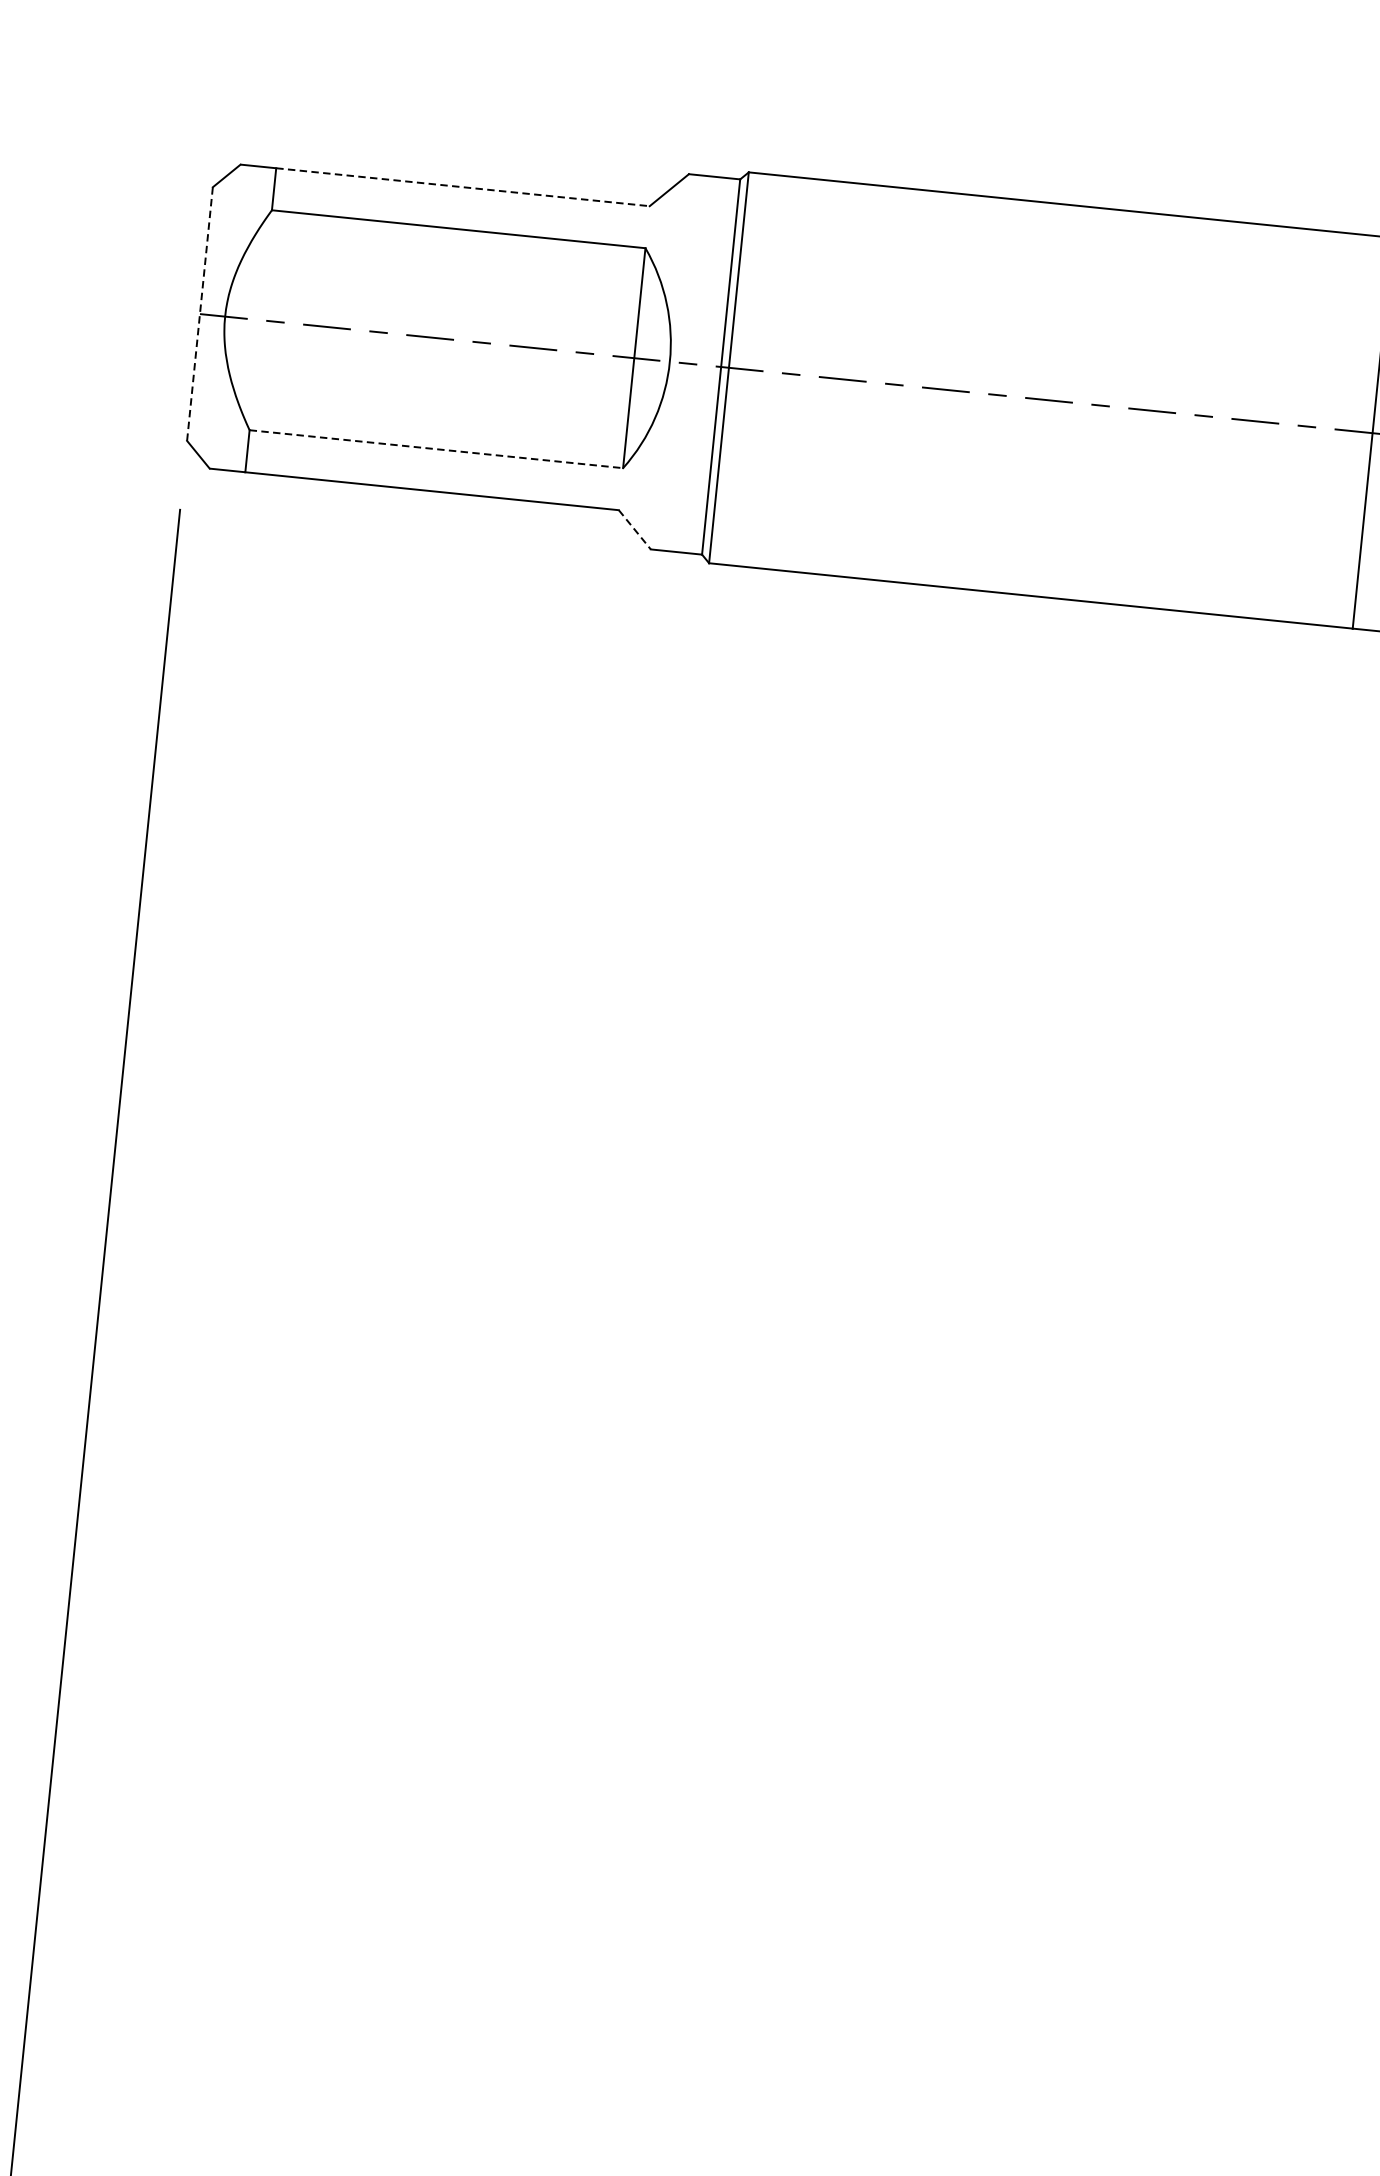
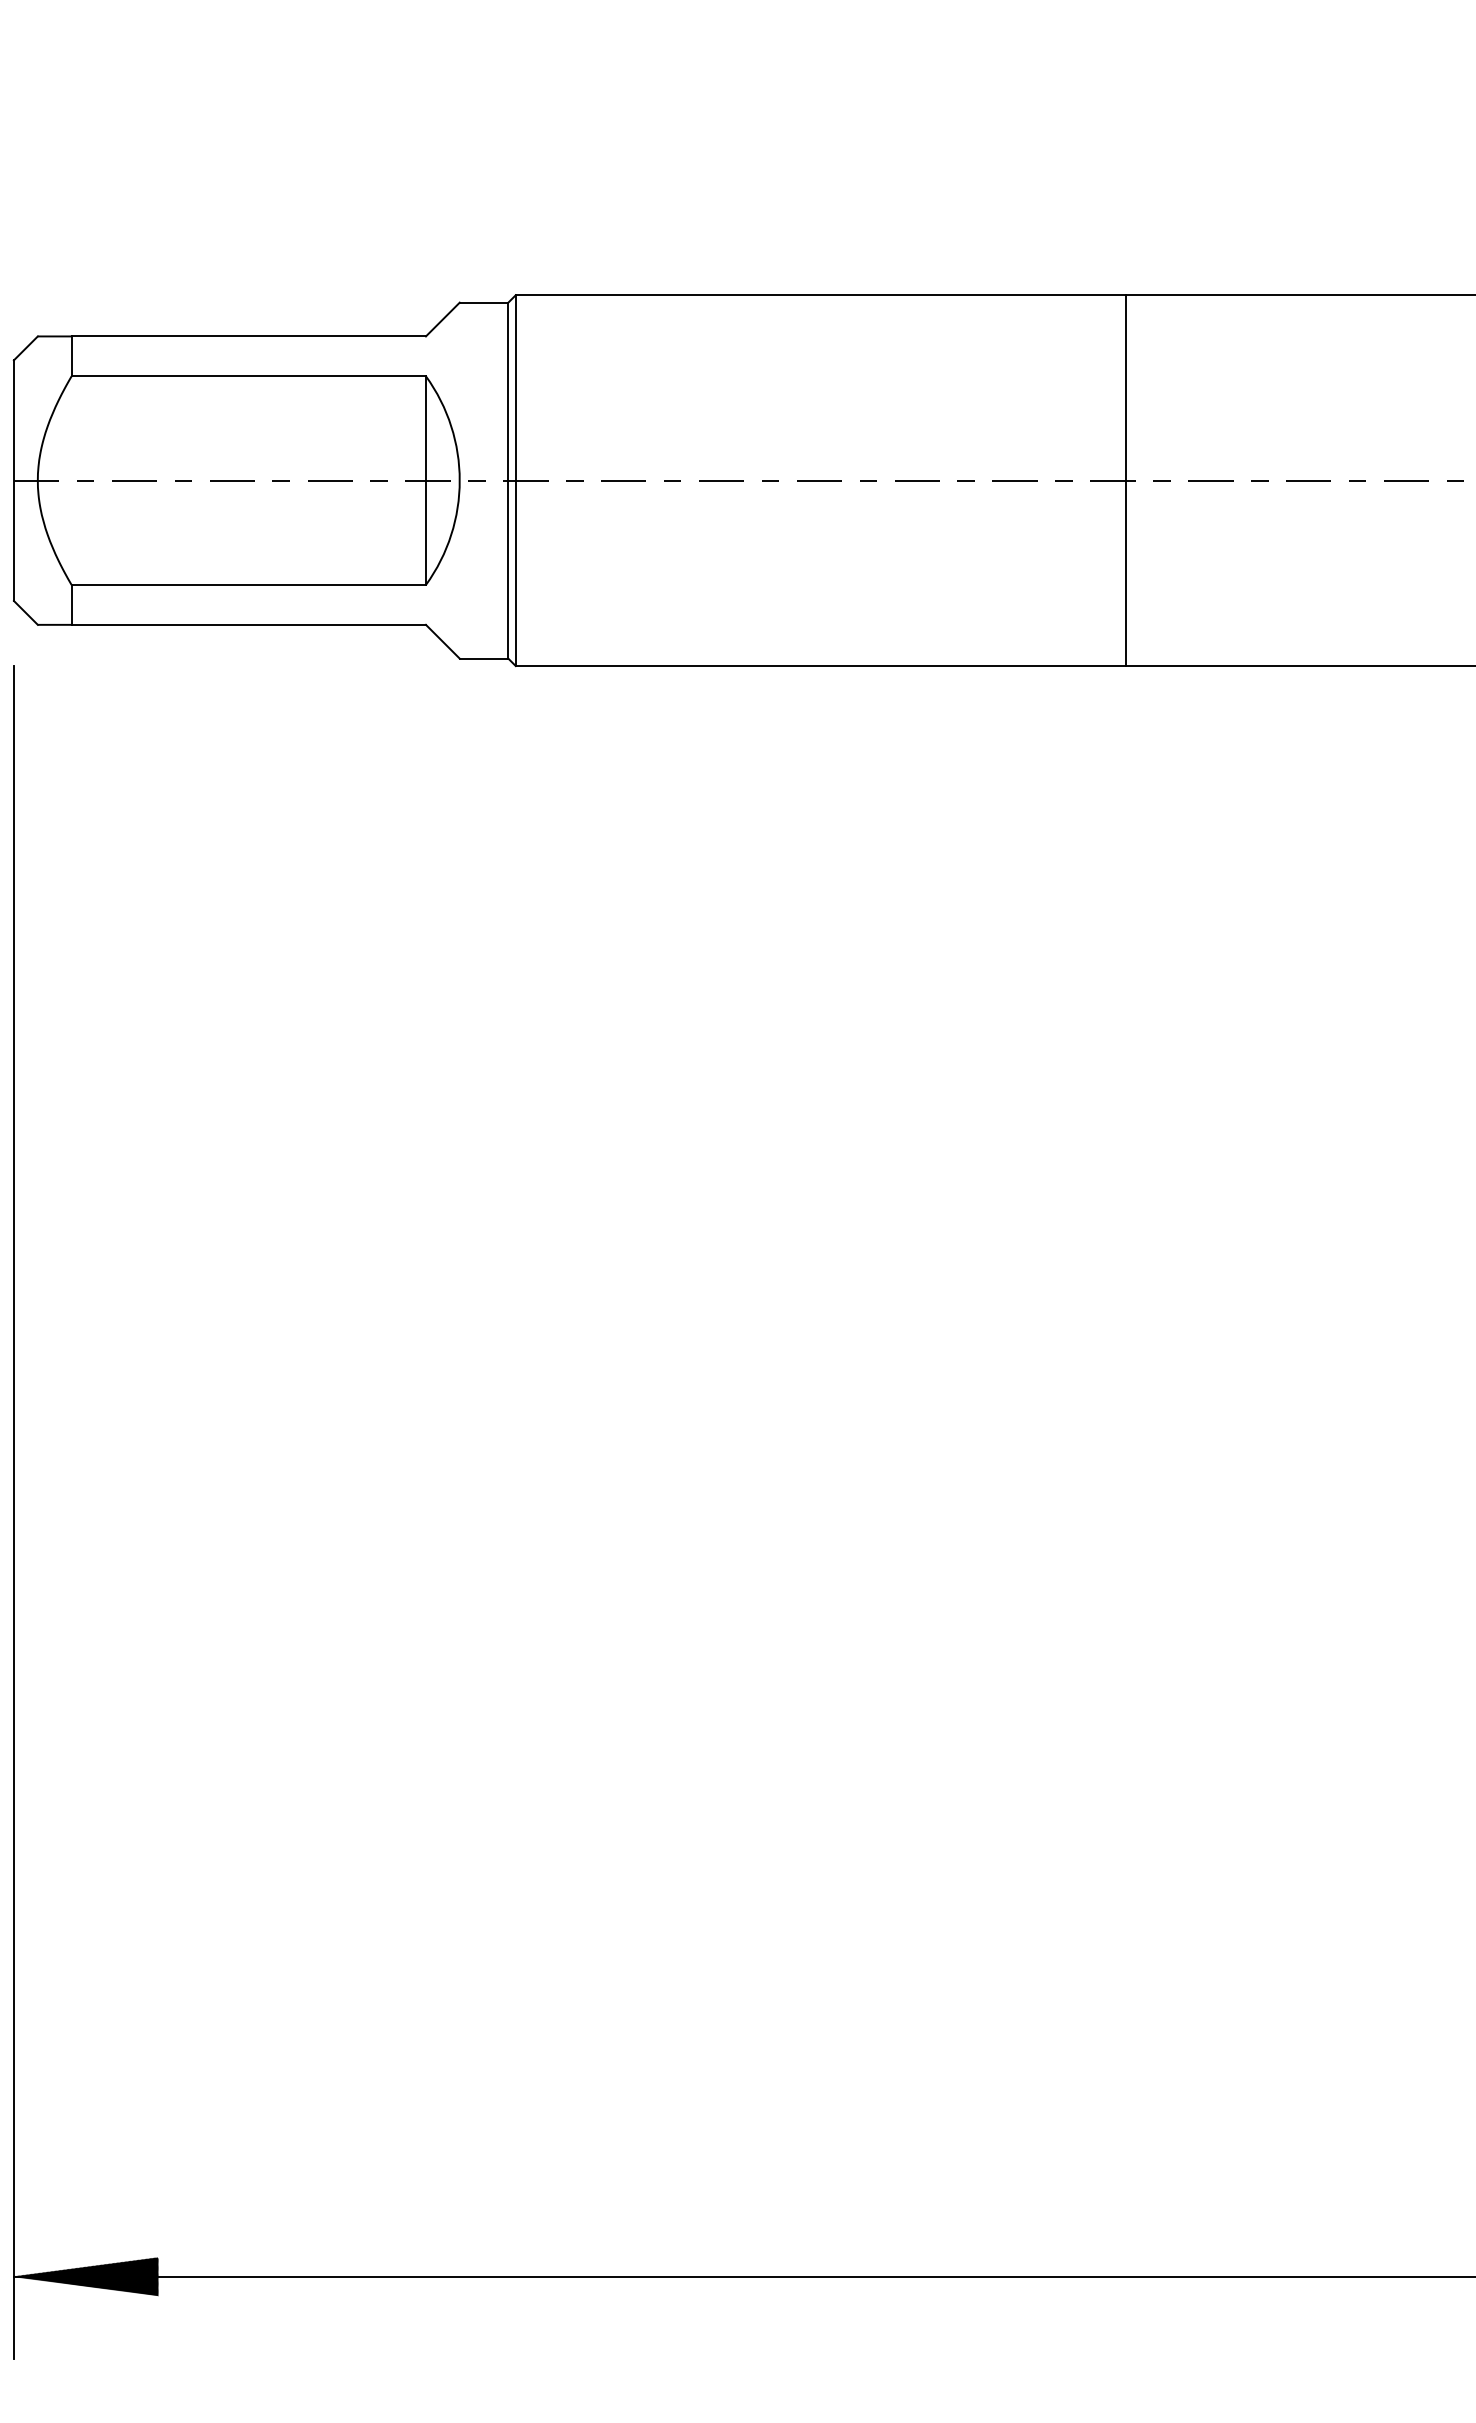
line: (463, 187) -> (249, 336), dashed -> solid
line: (199, 314) -> (13, 481), dashed -> solid
line: (437, 448) -> (249, 584), dashed -> solid
line: (634, 529) -> (442, 641), dashed -> solid

